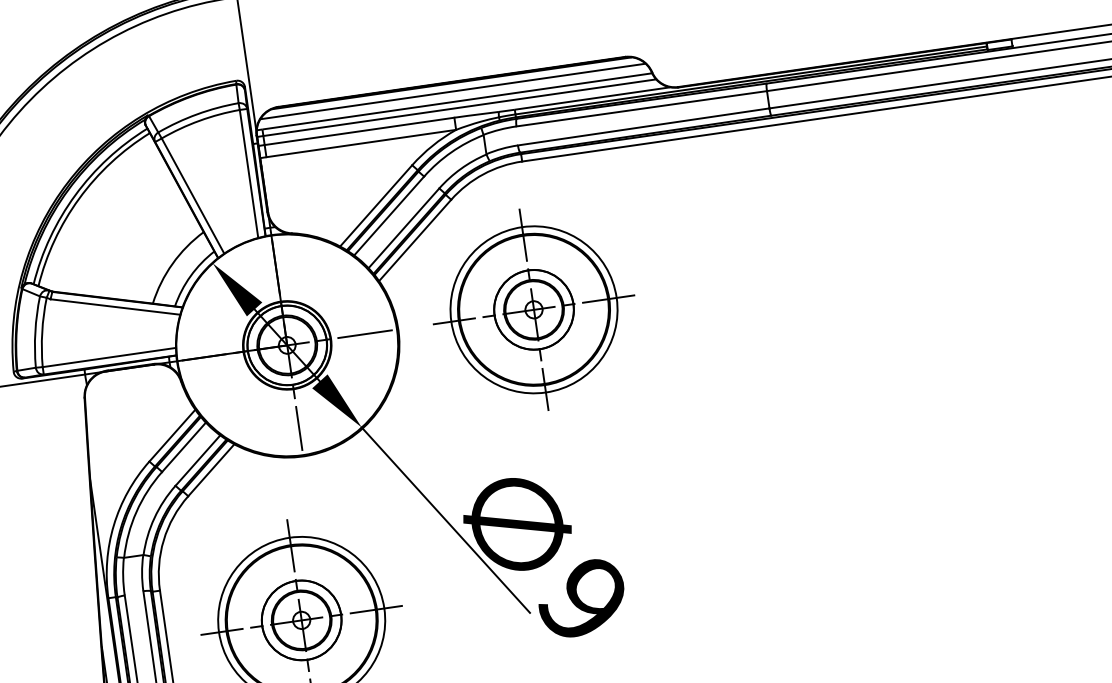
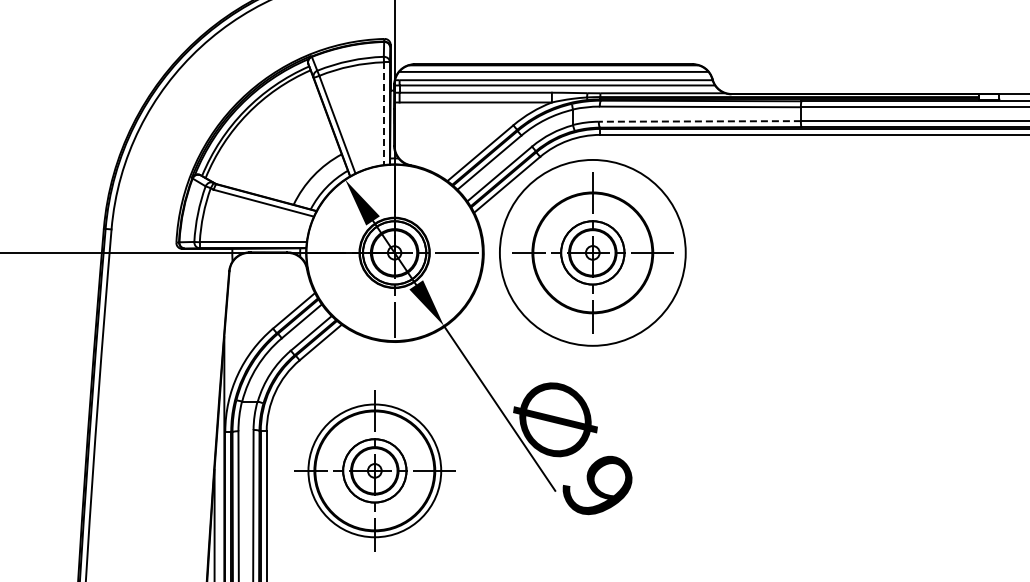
line: (643, 127) -> (699, 121), solid -> dashed
line: (249, 174) -> (384, 114), solid -> dashed
circle: (533, 309) -> (592, 252), size x1.4

